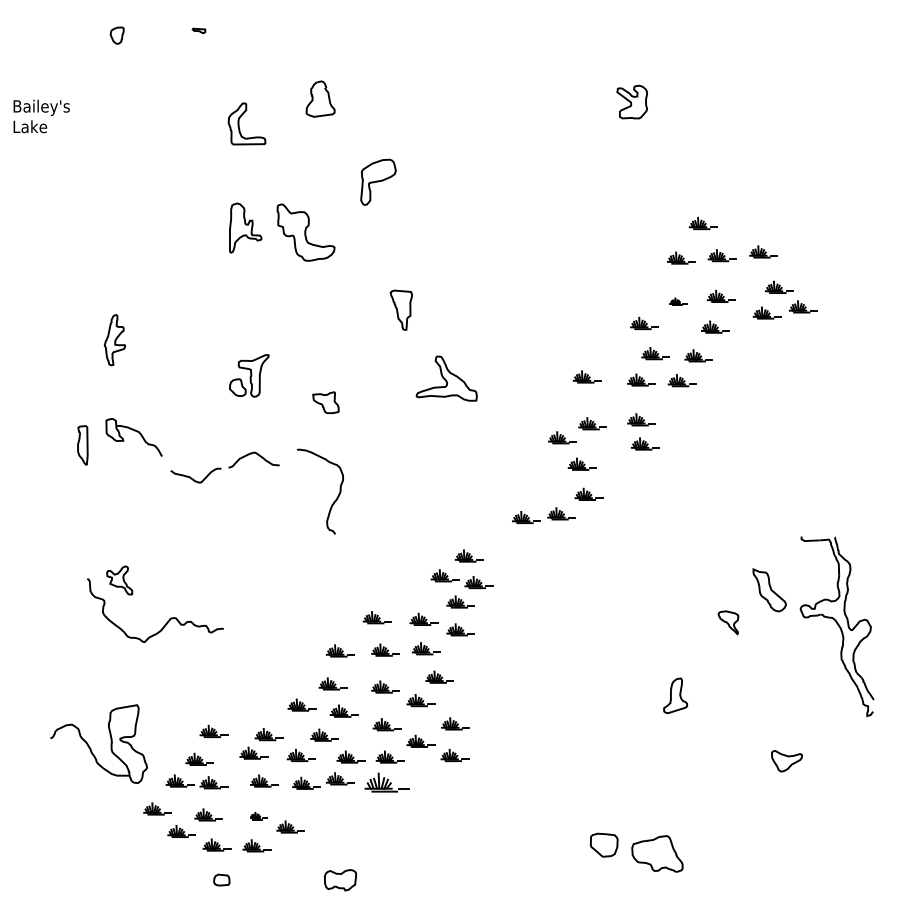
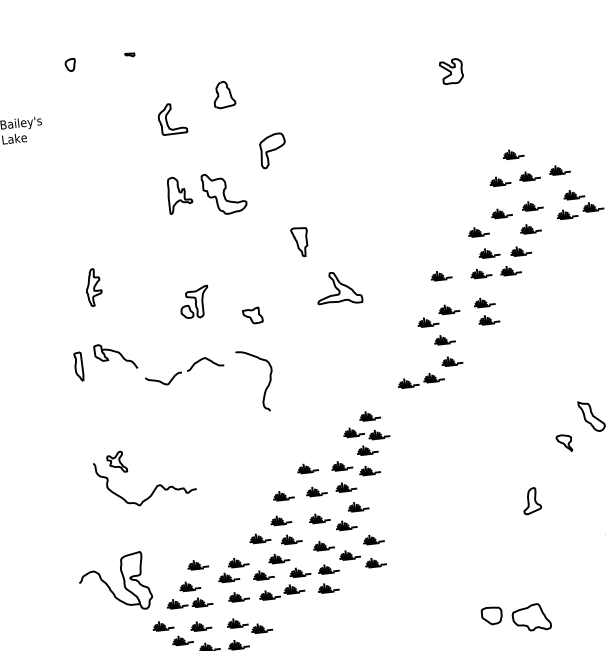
part: (678, 301) -> (501, 213), size x1.67
part: (386, 782) -> (328, 587), size x0.62
part: (258, 815) -> (237, 622), size x1.67

